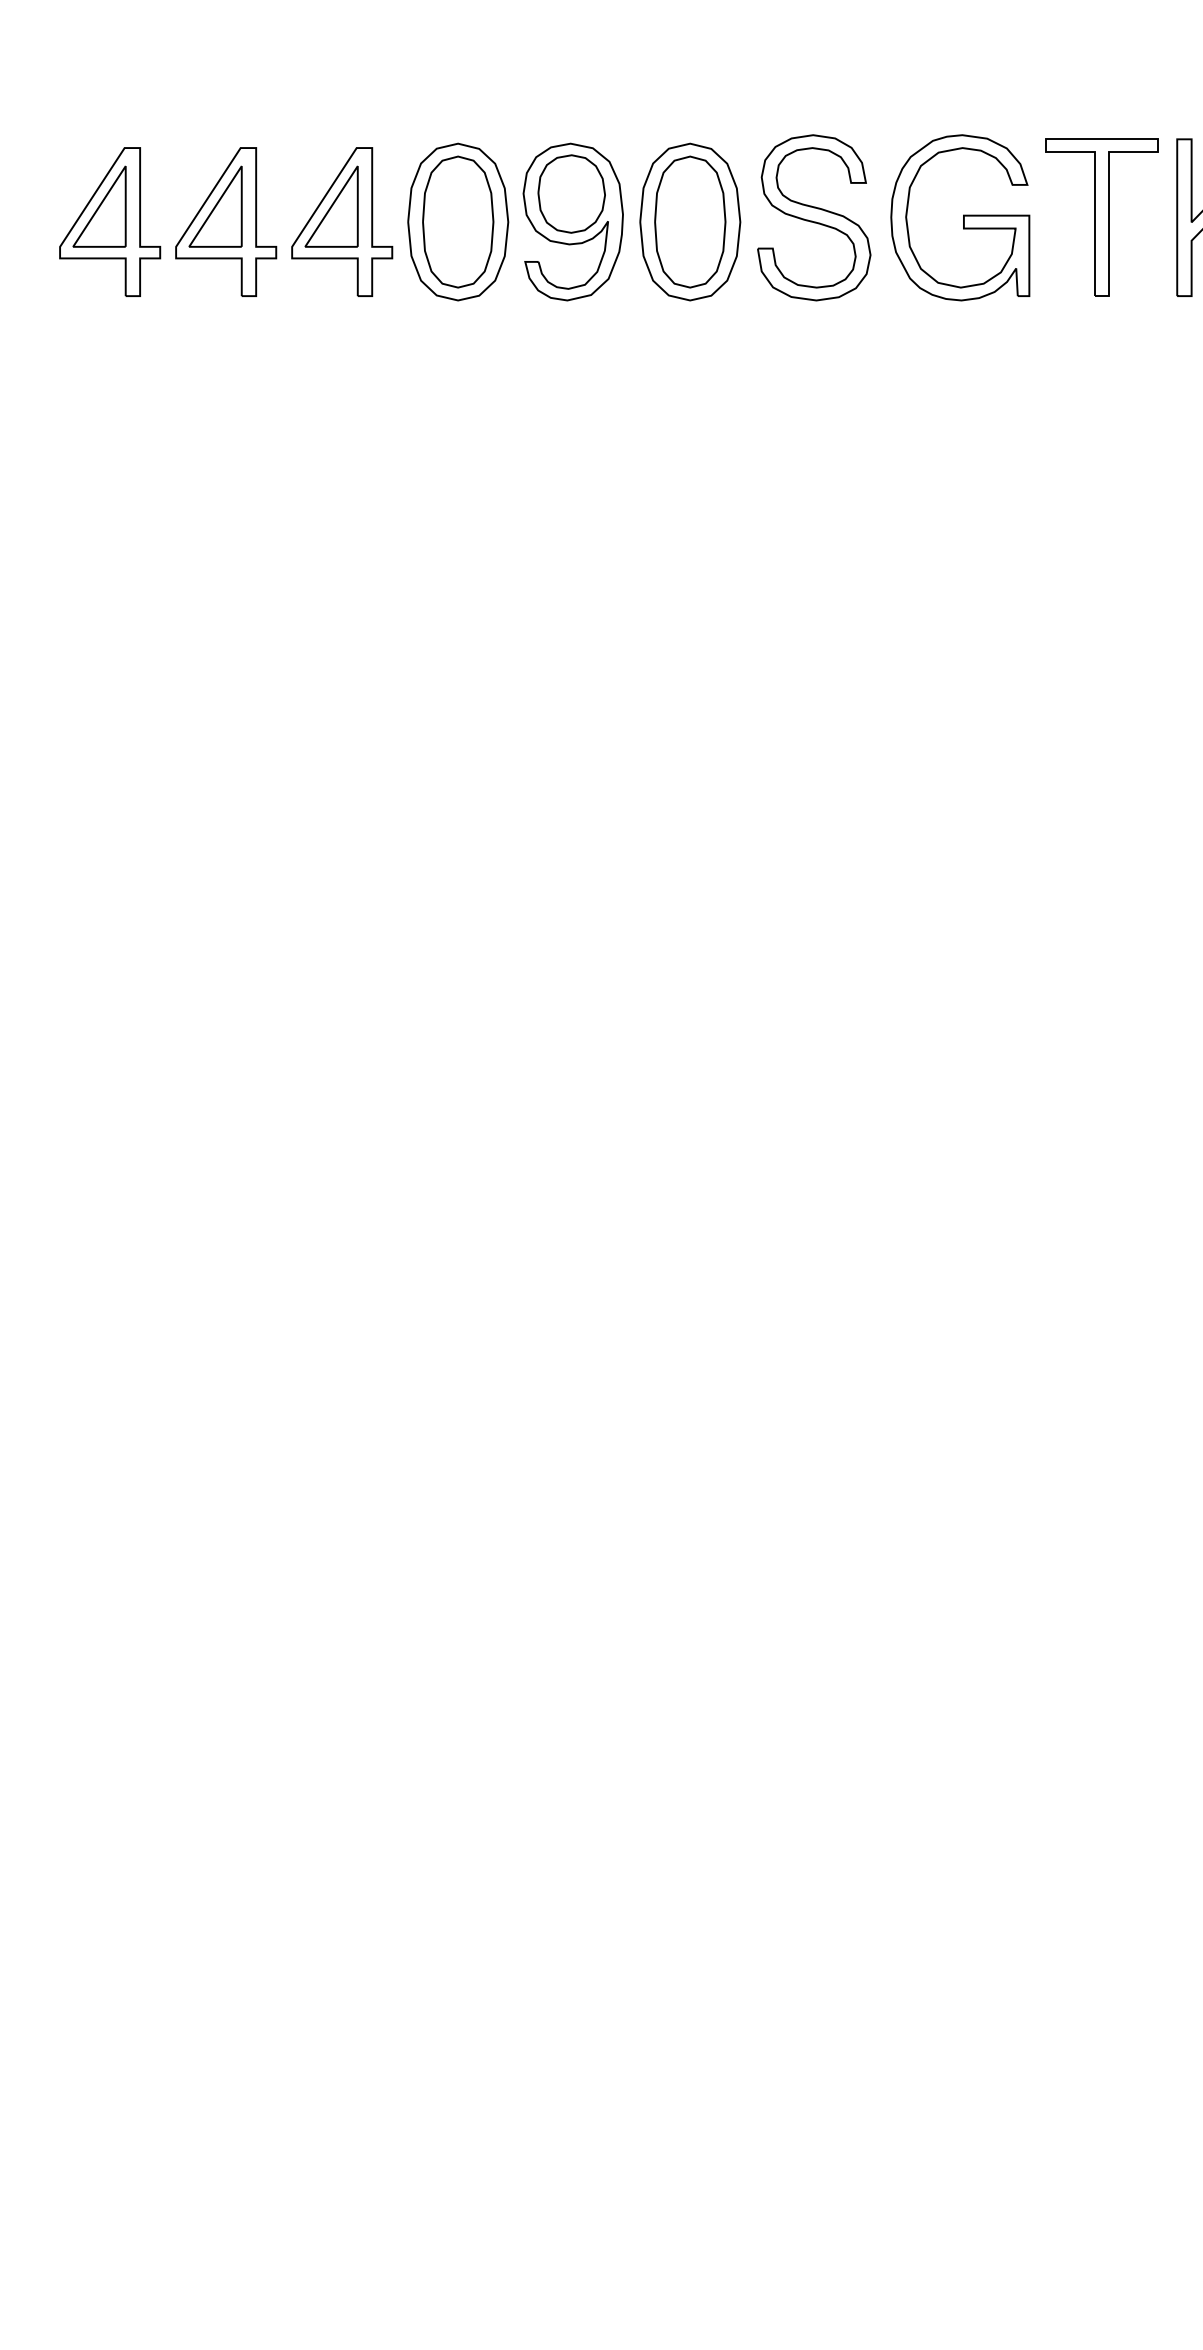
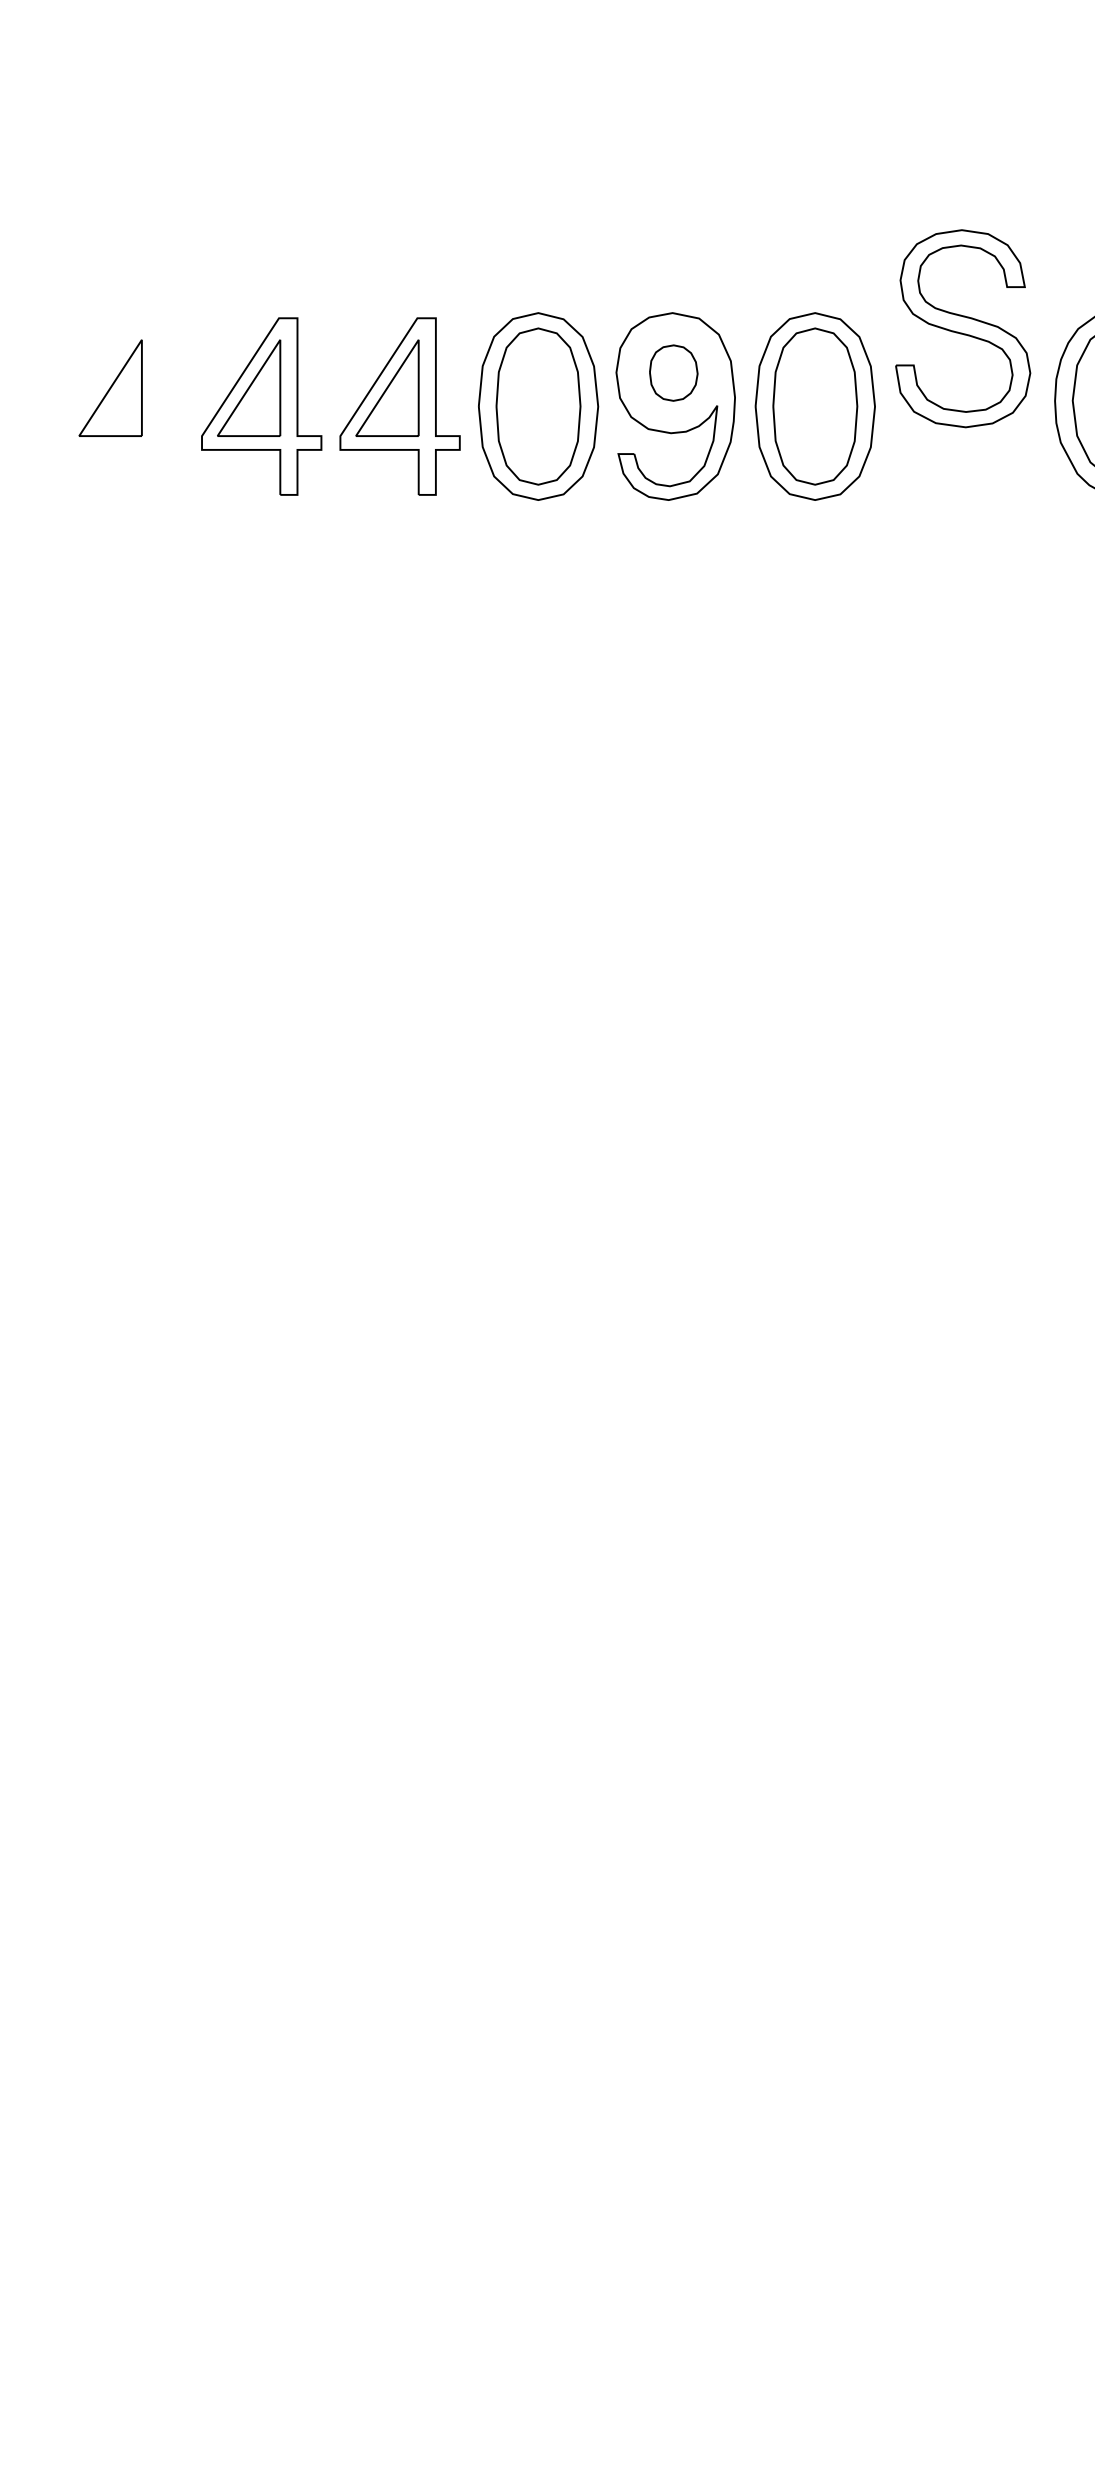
part: (571, 193) -> (673, 372), size x0.6
part: (814, 217) -> (963, 328), moved
part: (110, 221) -> (123, 405), removed

